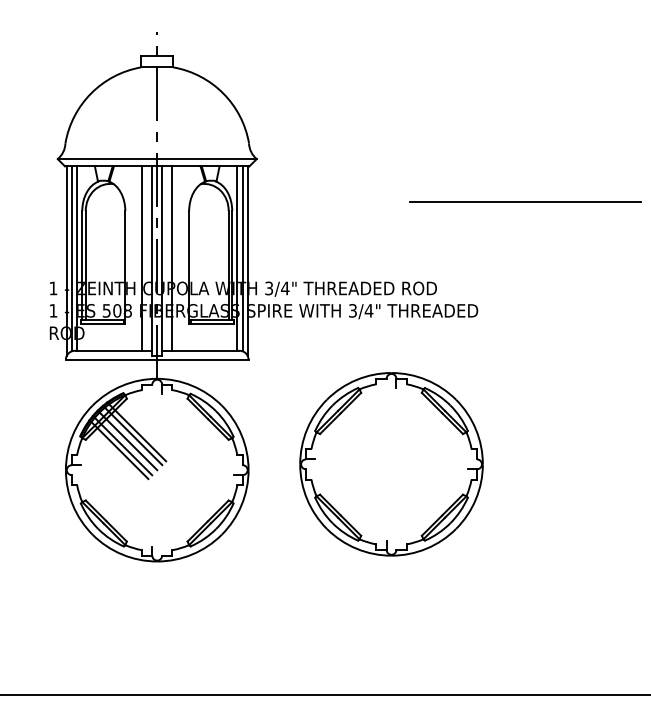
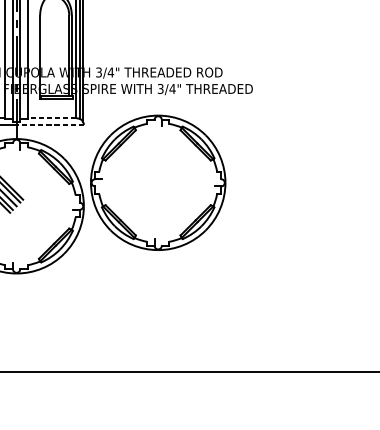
line: (525, 202) -> (287, 9), removed
line: (205, 350) -> (52, 118), solid -> dashed
line: (202, 359) -> (49, 124), solid -> dashed
part: (391, 464) -> (158, 182), moved

